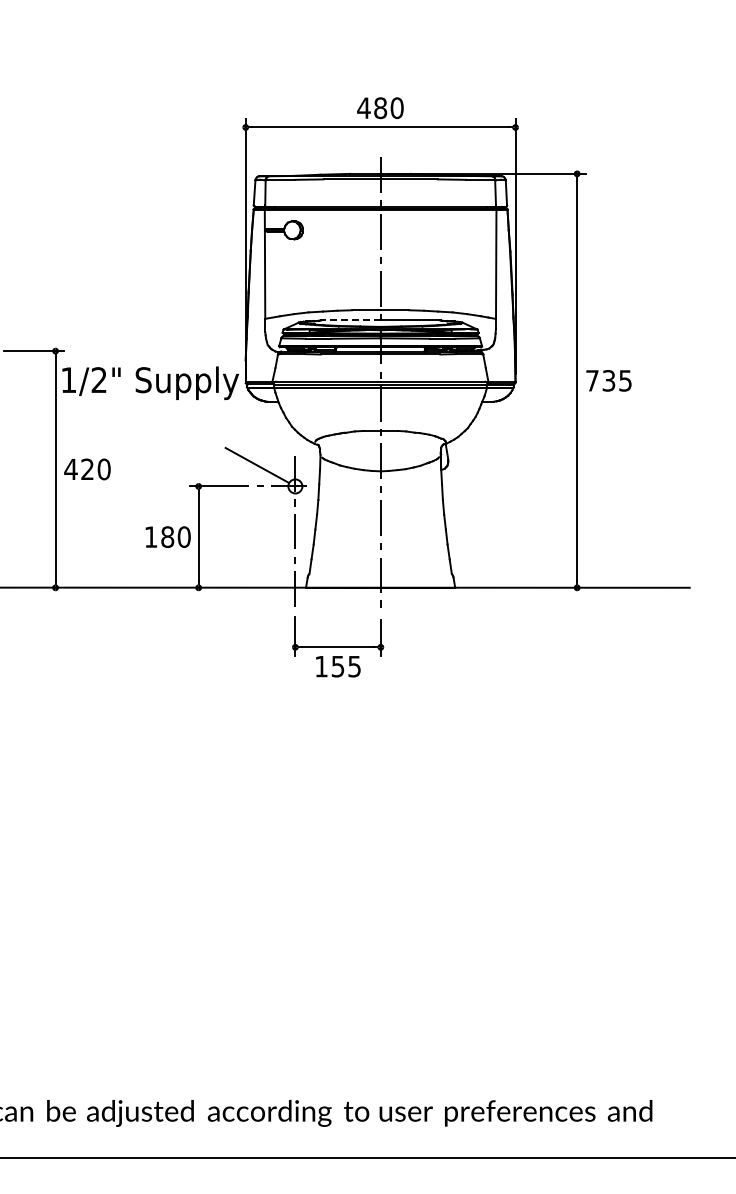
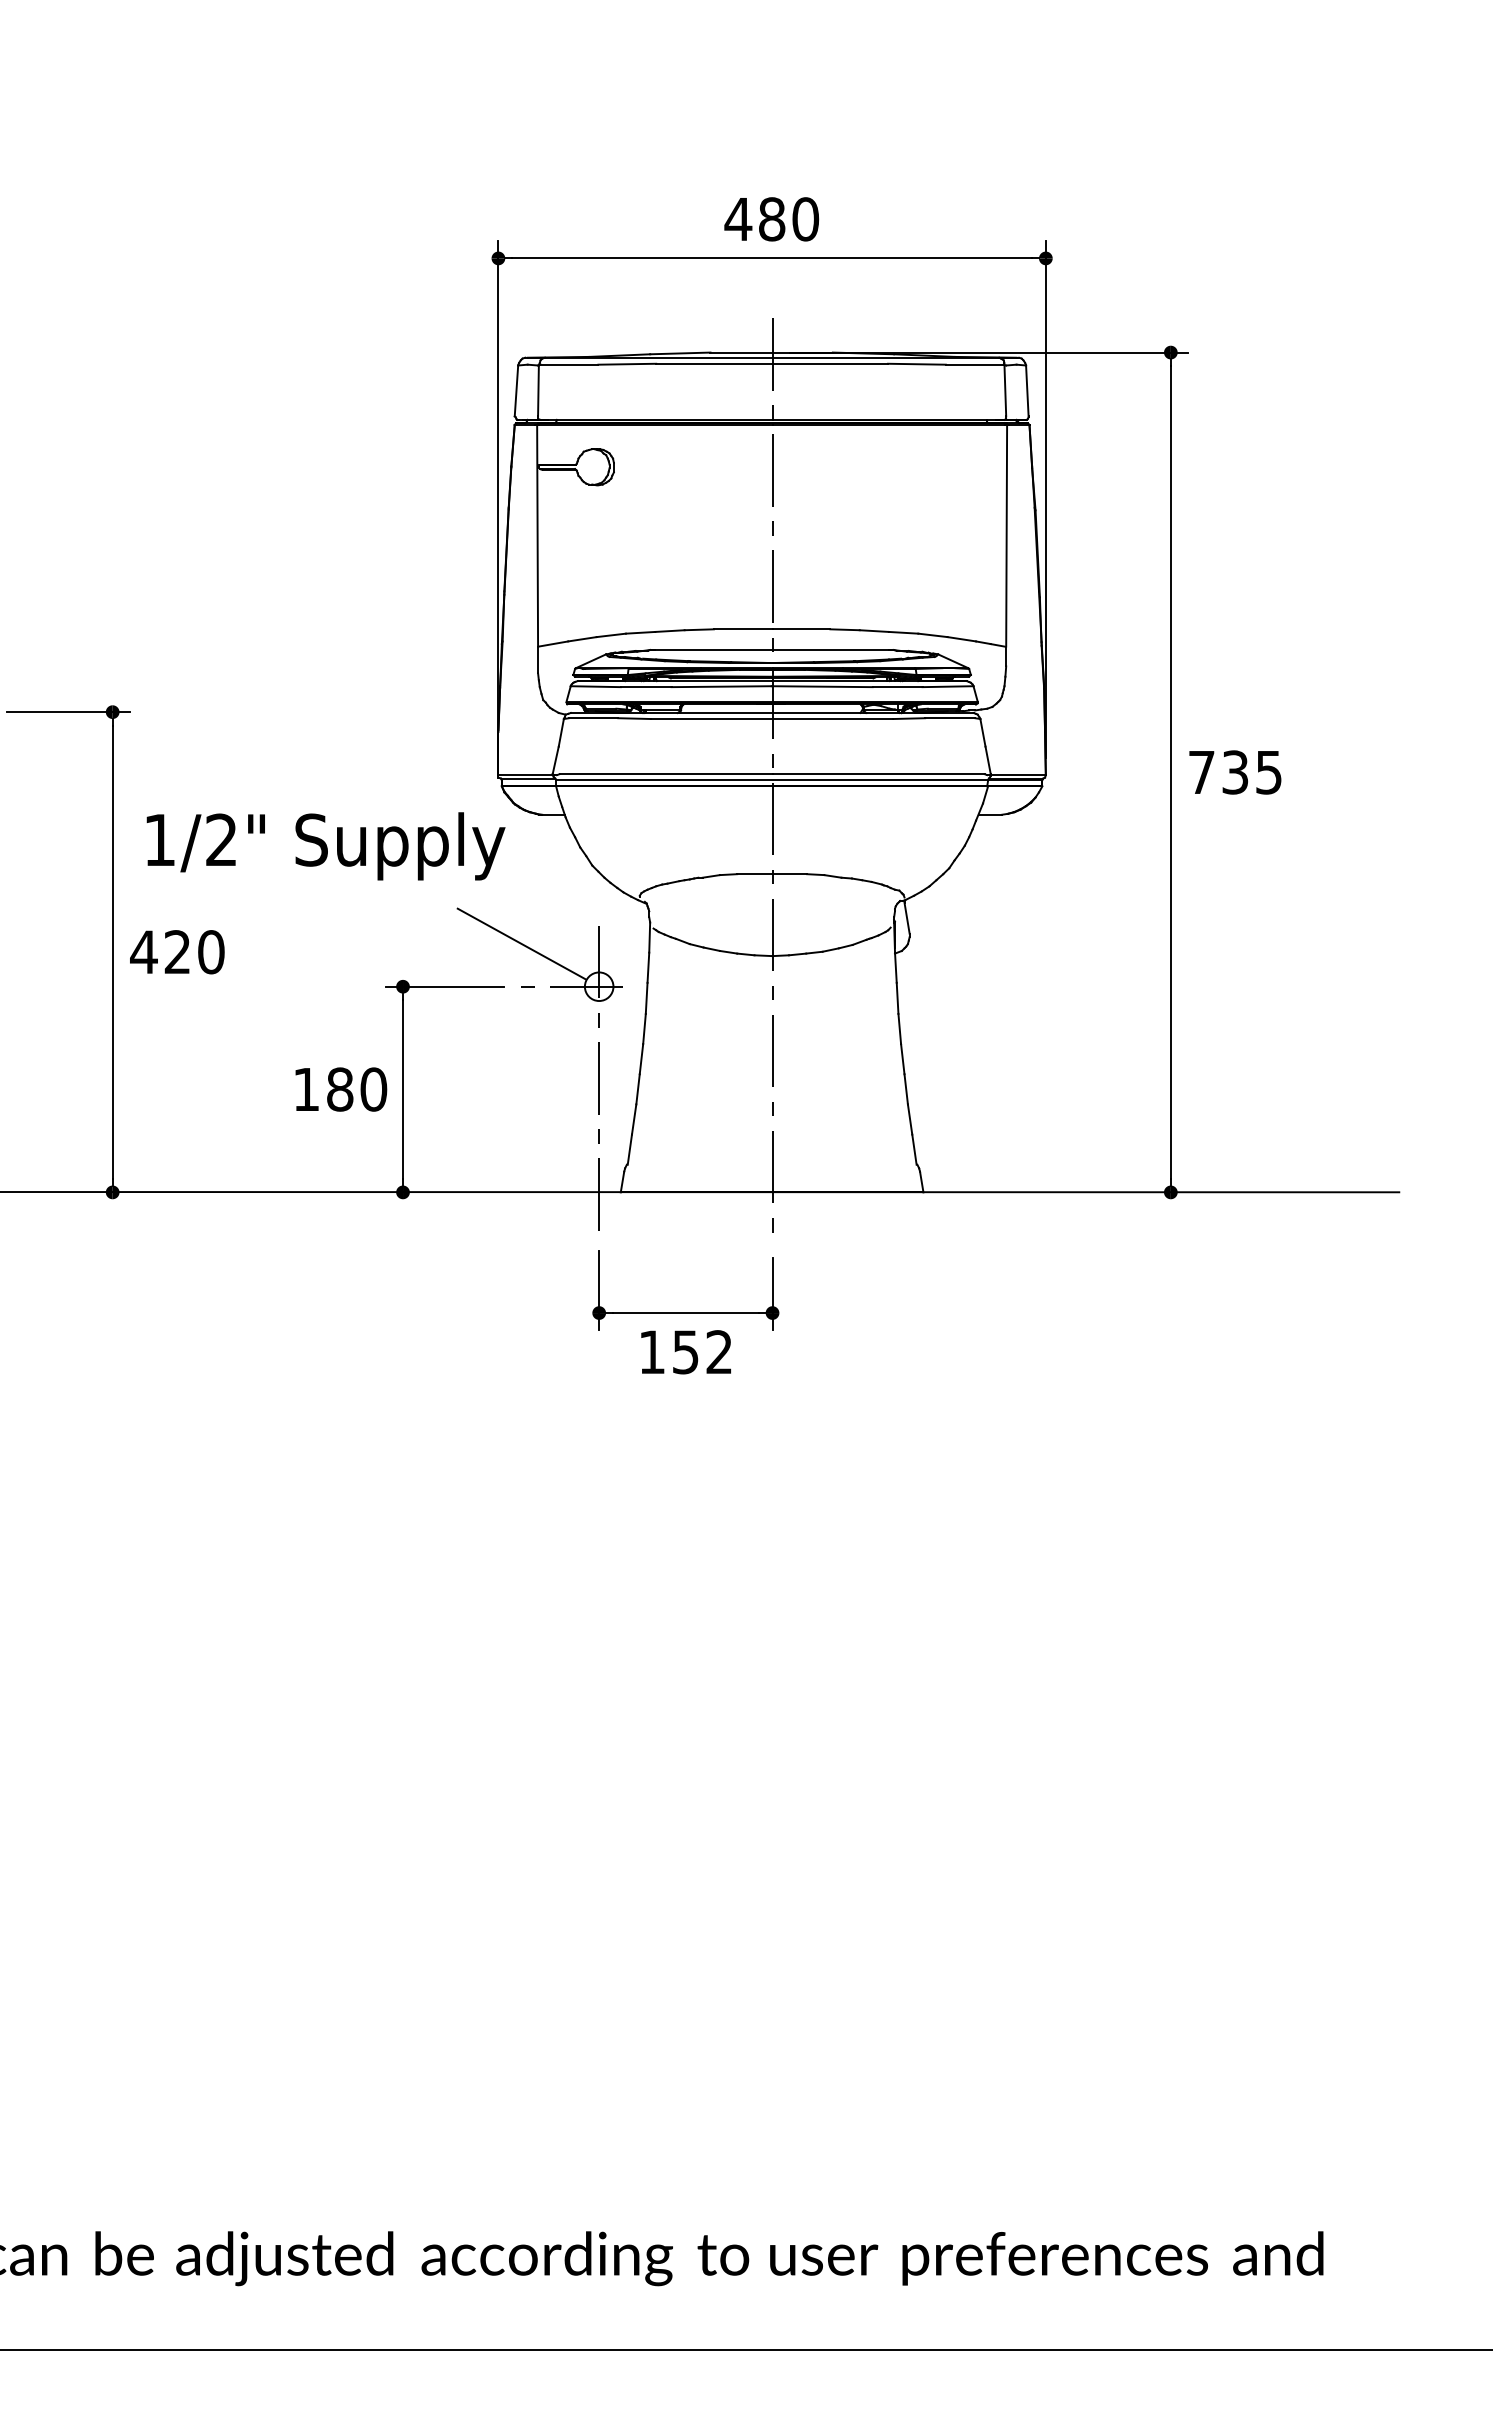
line: (351, 320) -> (713, 650), dashed -> solid
text: (150, 382) -> (325, 844), moved
text: (354, 666) -> (719, 1352), 155 -> 152

